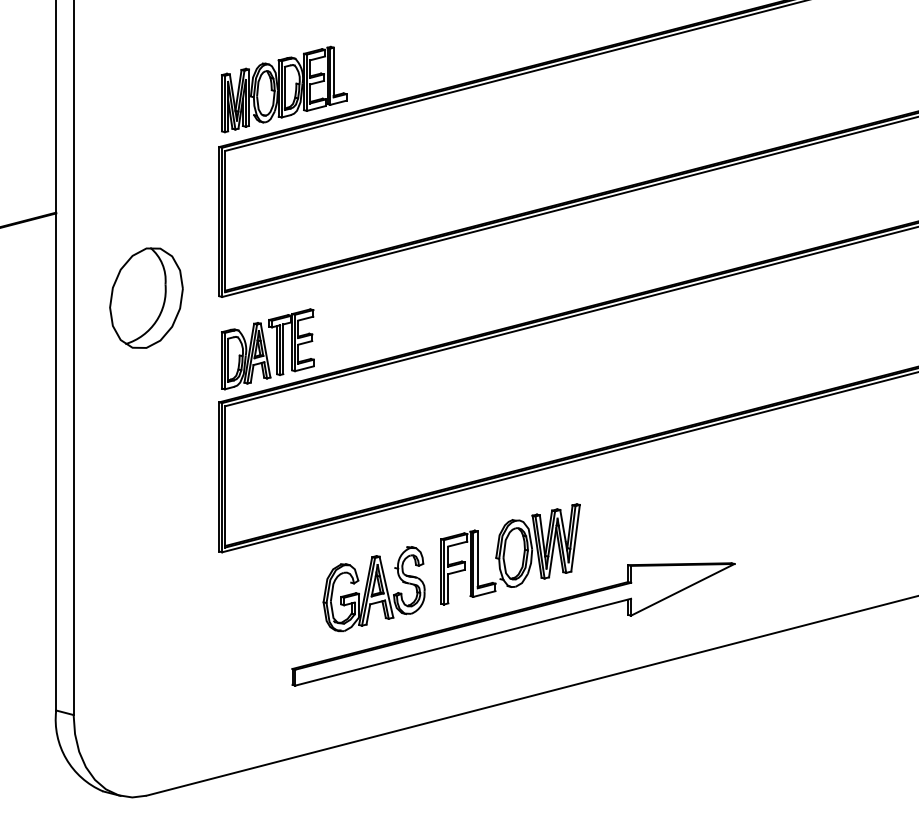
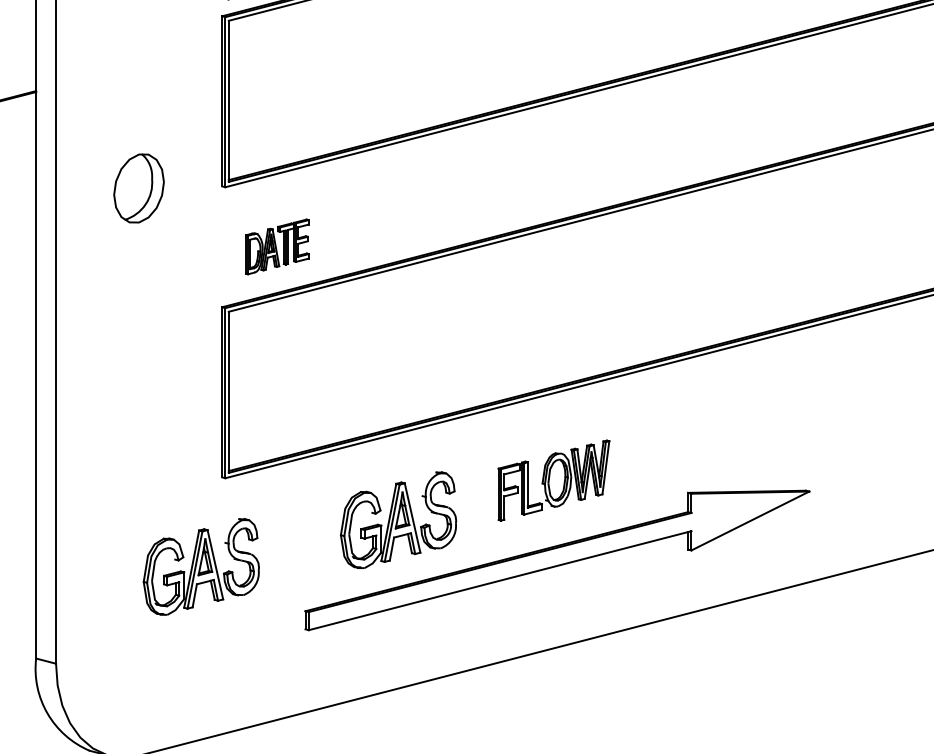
part: (146, 297) -> (139, 187), size x0.6
part: (267, 349) -> (276, 247), size x0.6
part: (510, 554) -> (553, 480), size x0.7
part: (200, 630) -> (200, 567), added

